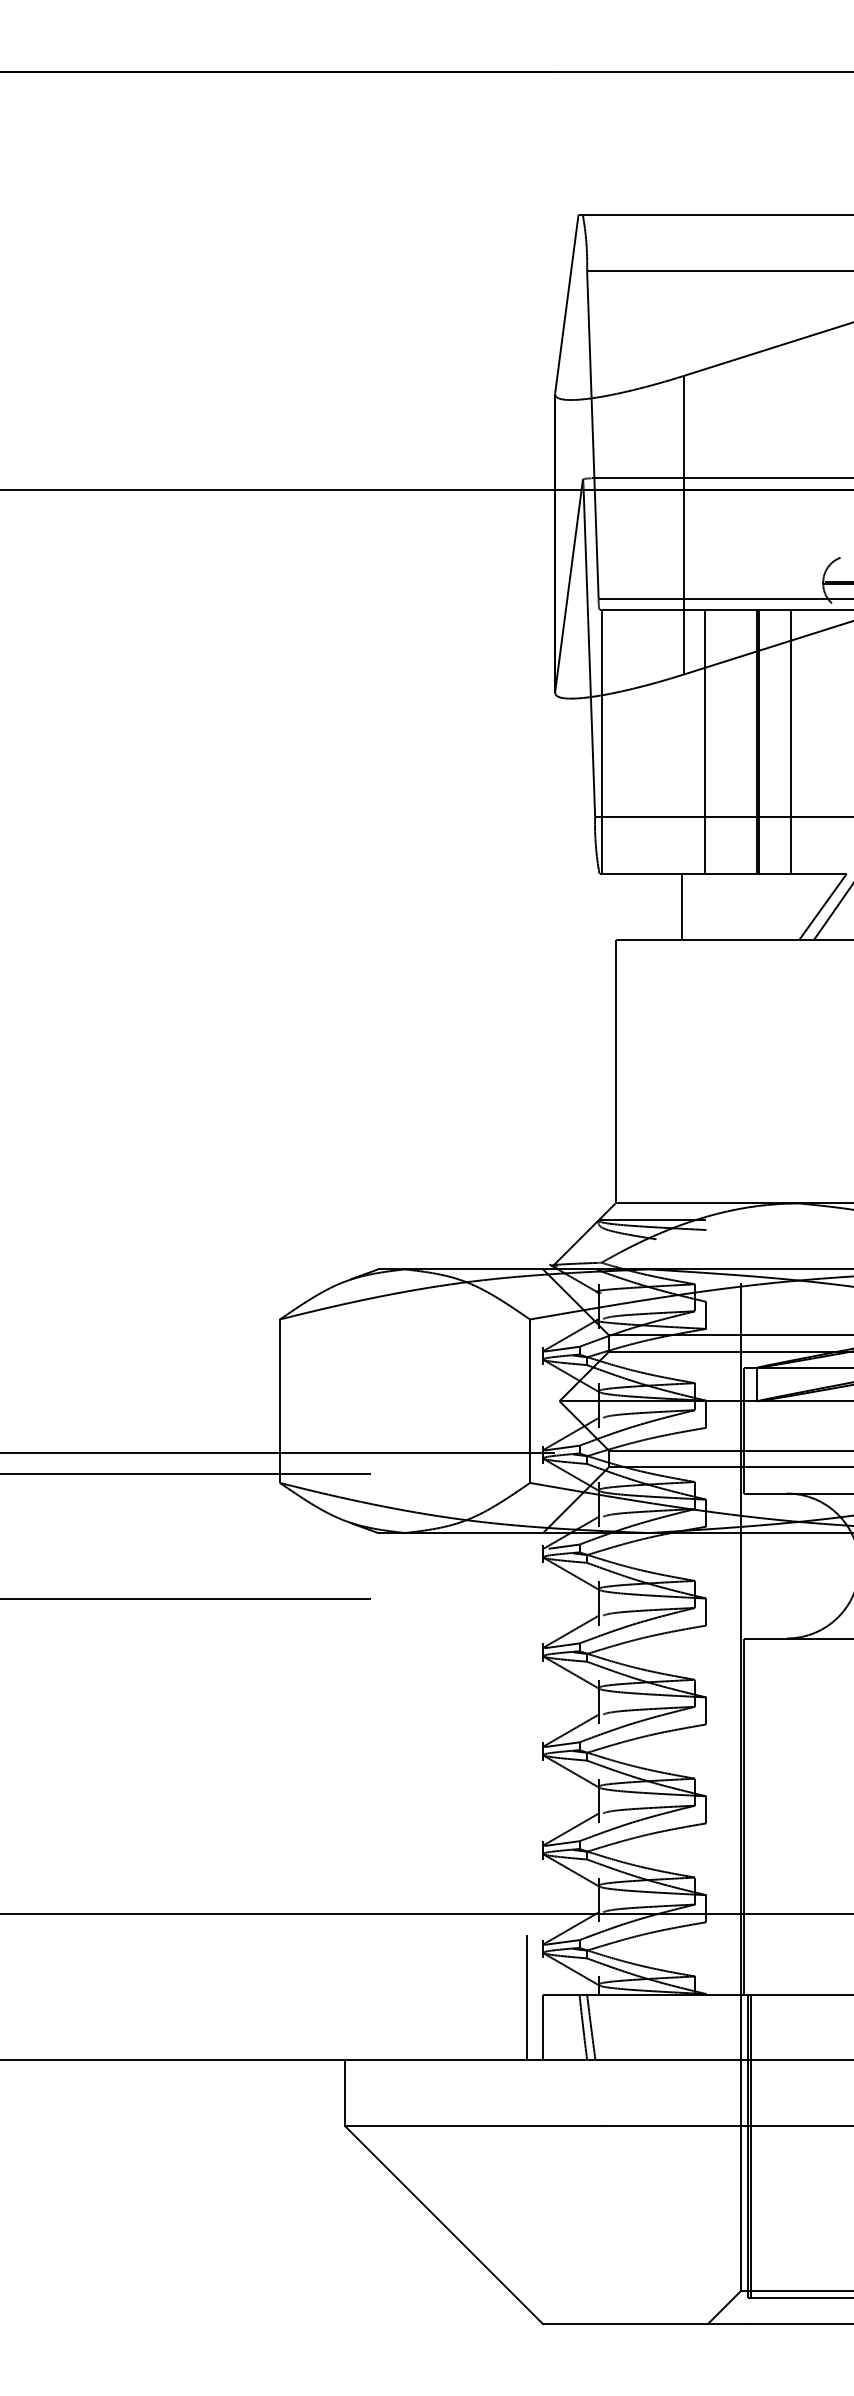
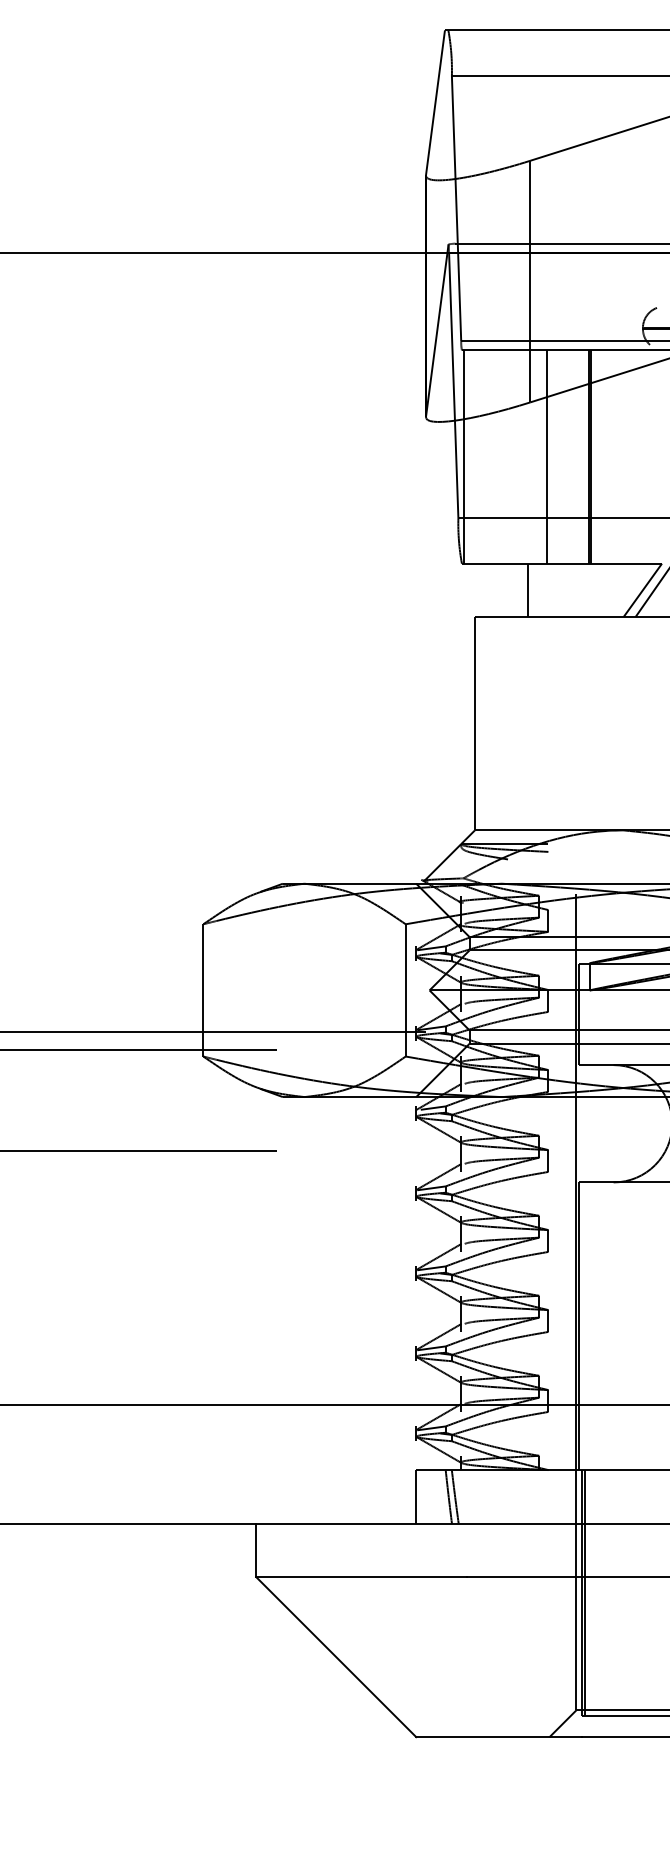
line: (791, 741) -> (617, 456), removed
line: (527, 1997) -> (403, 1472), removed

